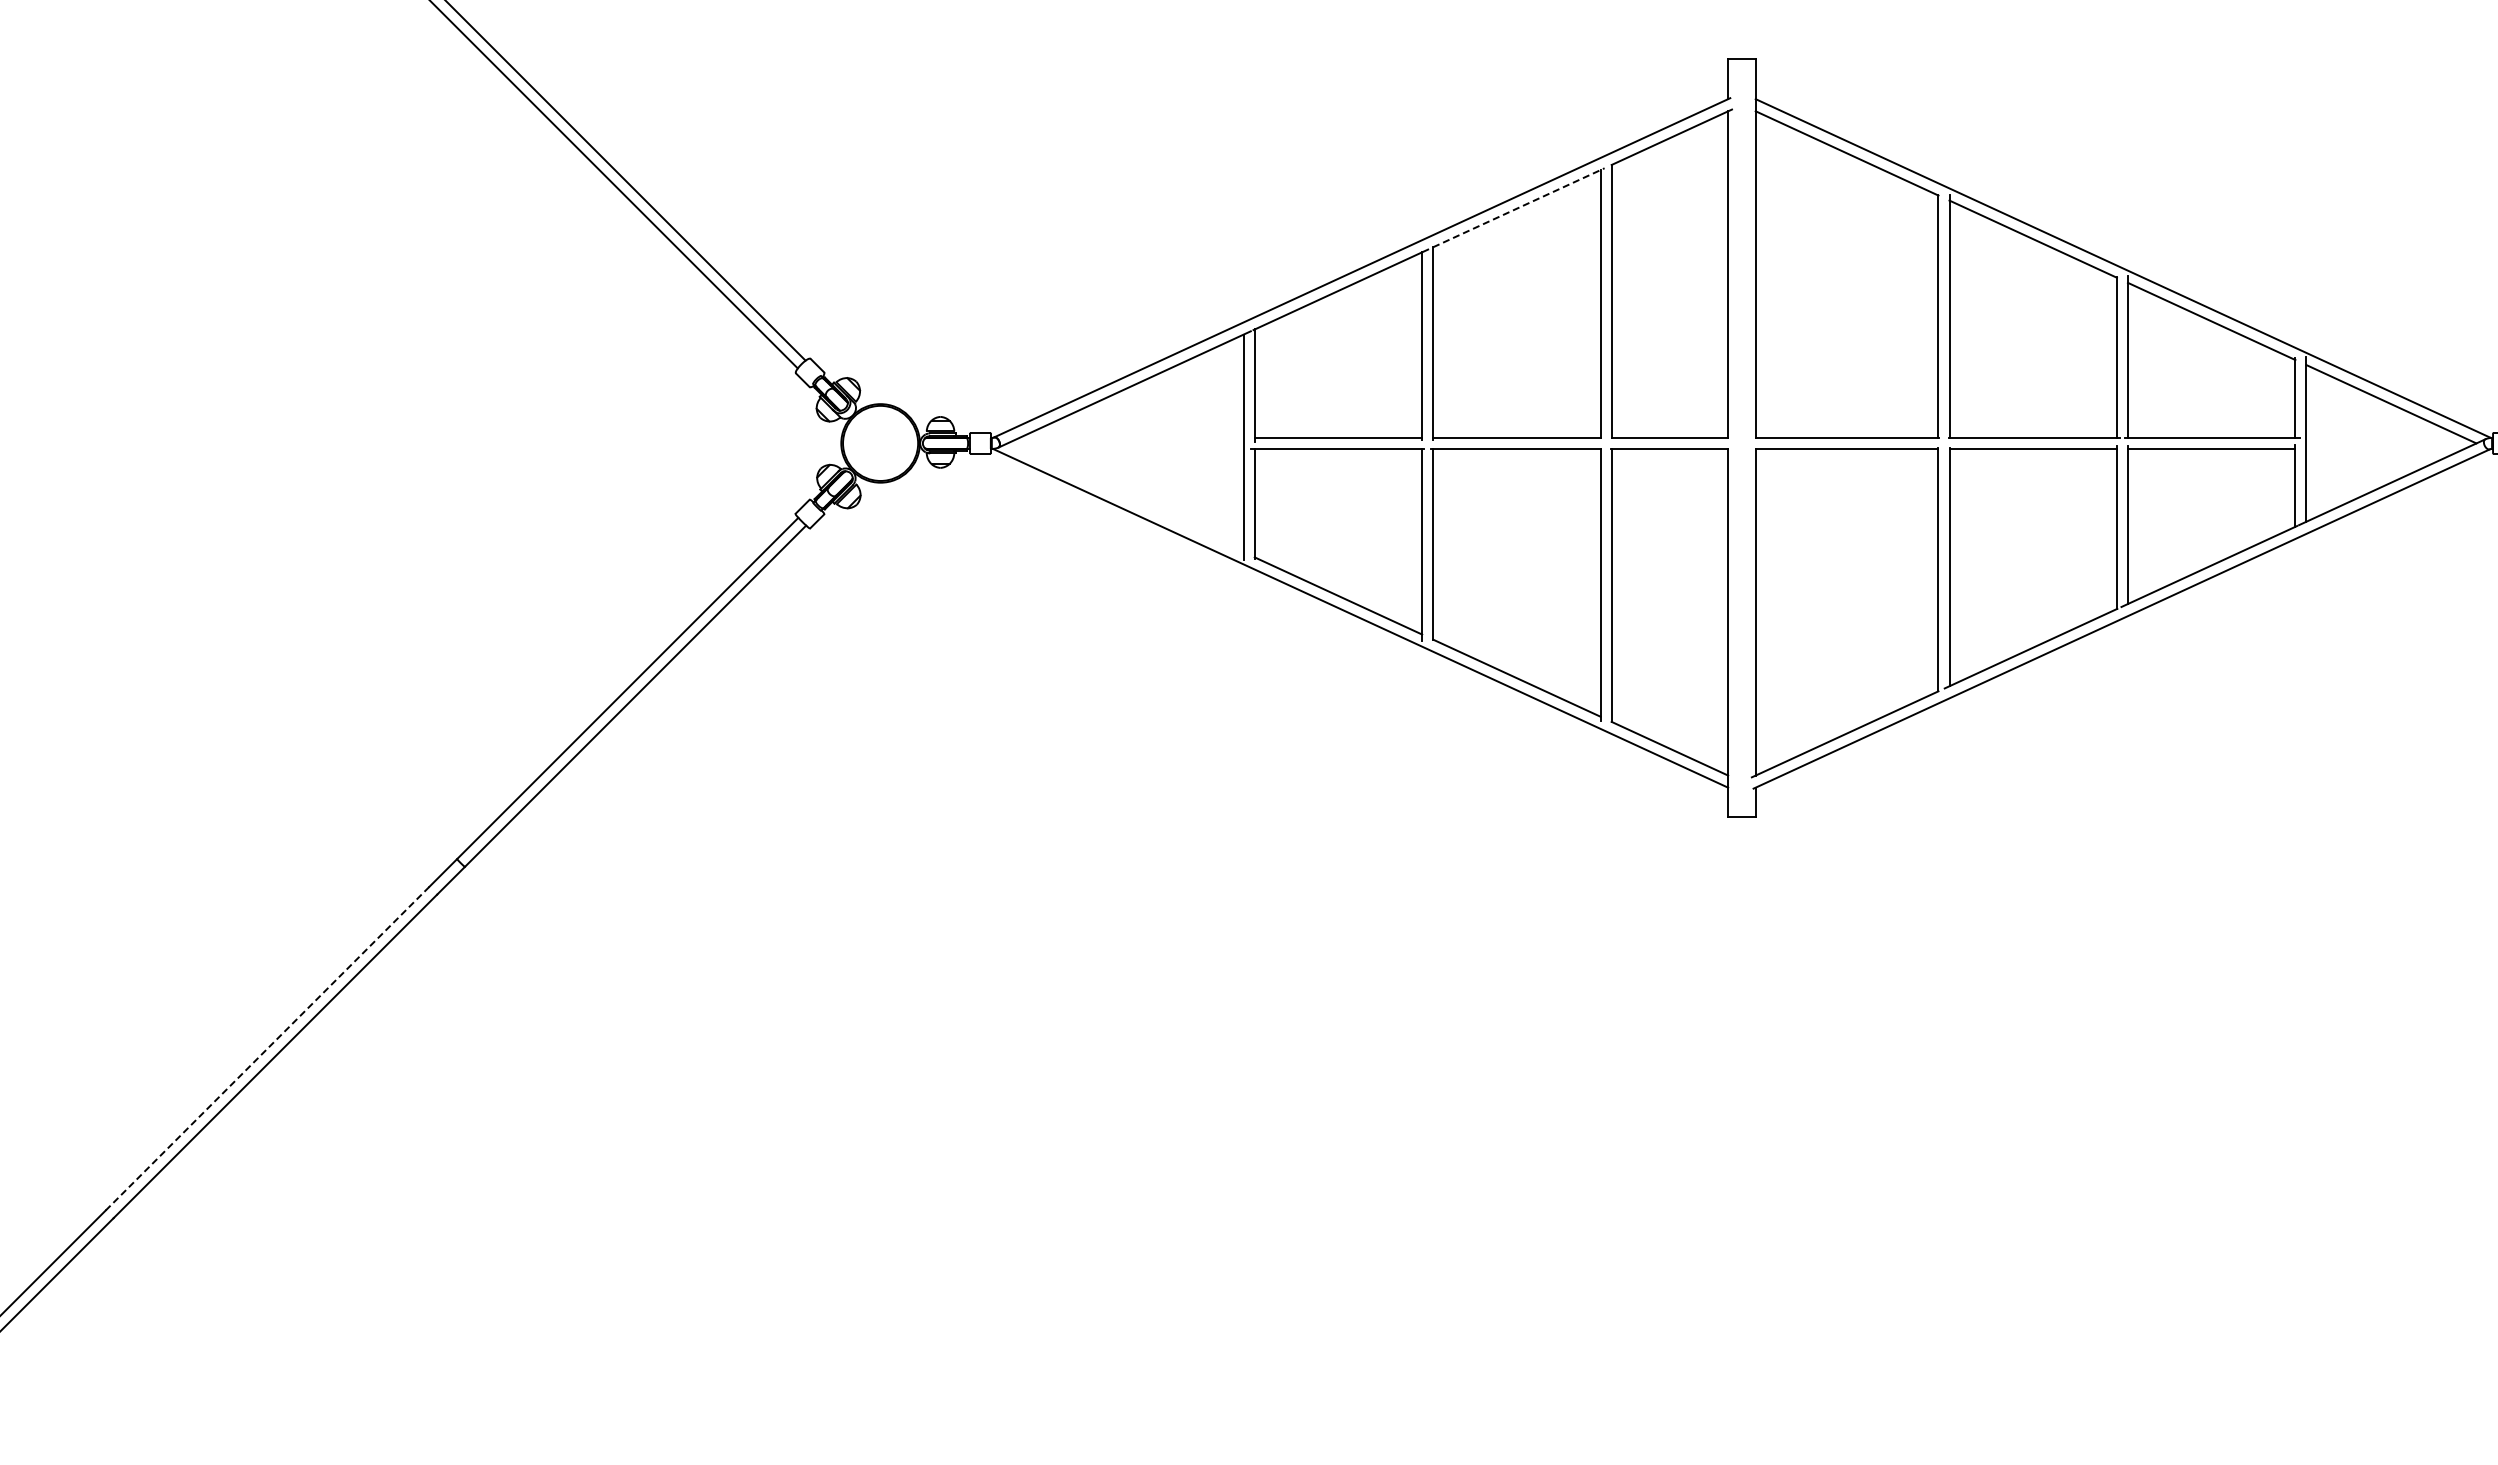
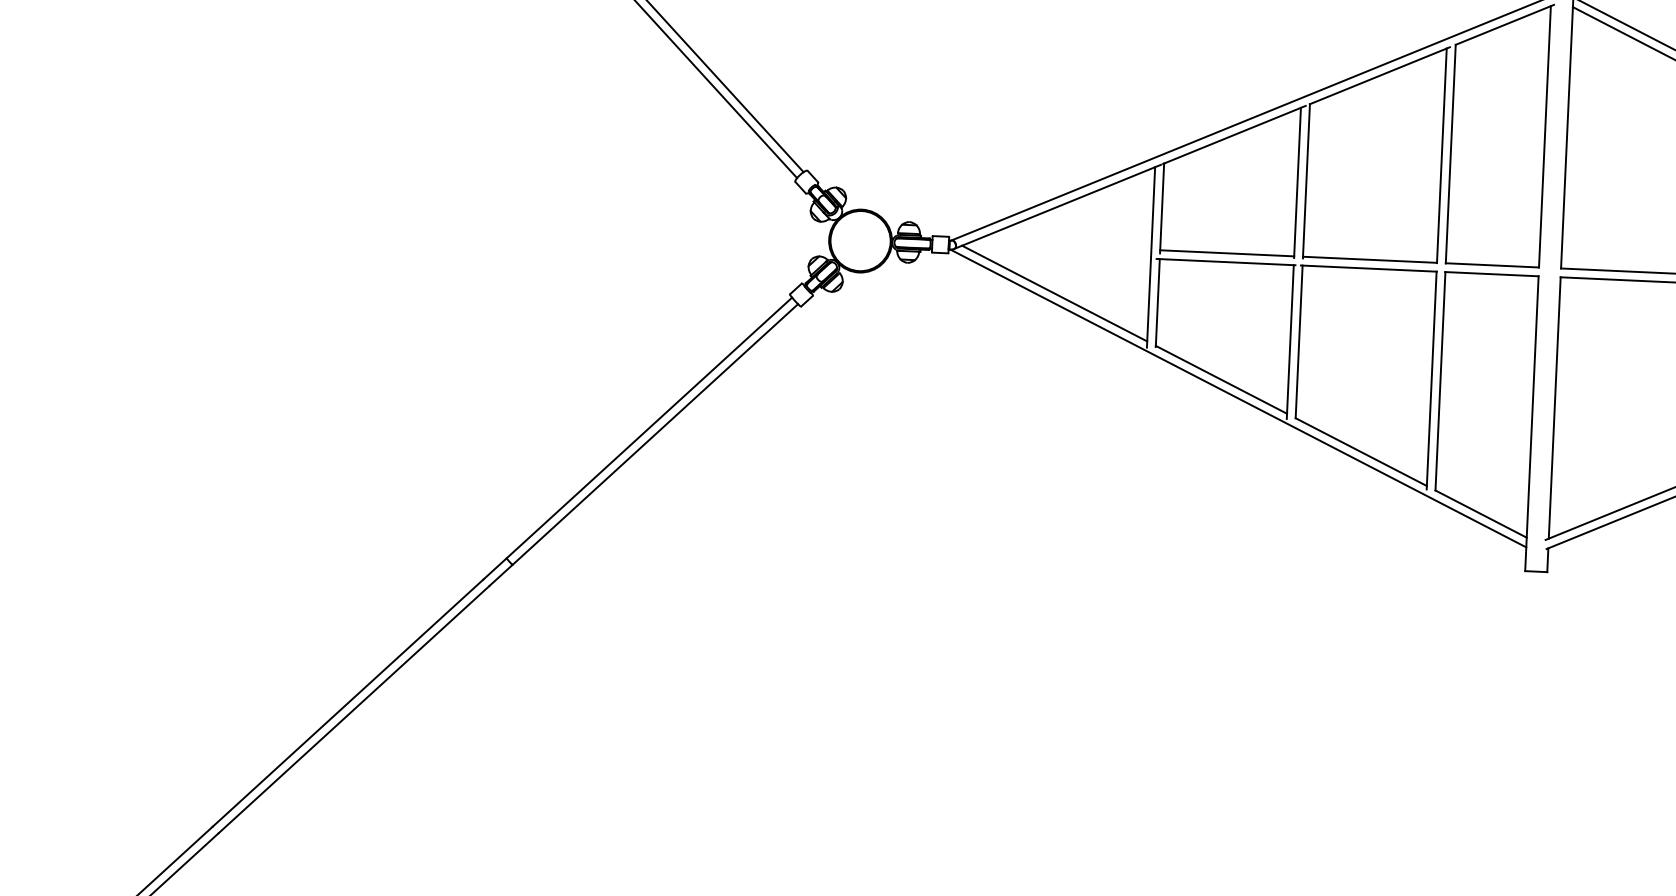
line: (1519, 207) -> (1380, 75), dashed -> solid
line: (1125, 497) -> (1054, 293), added
line: (267, 1048) -> (348, 702), dashed -> solid

